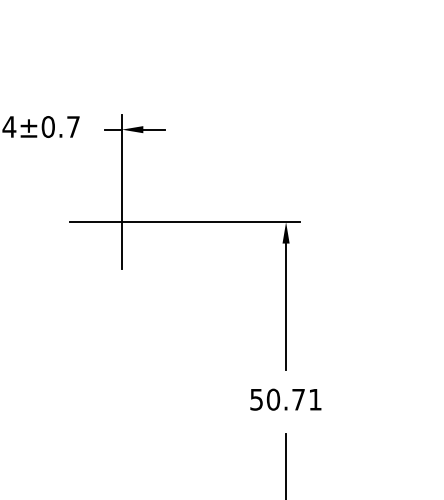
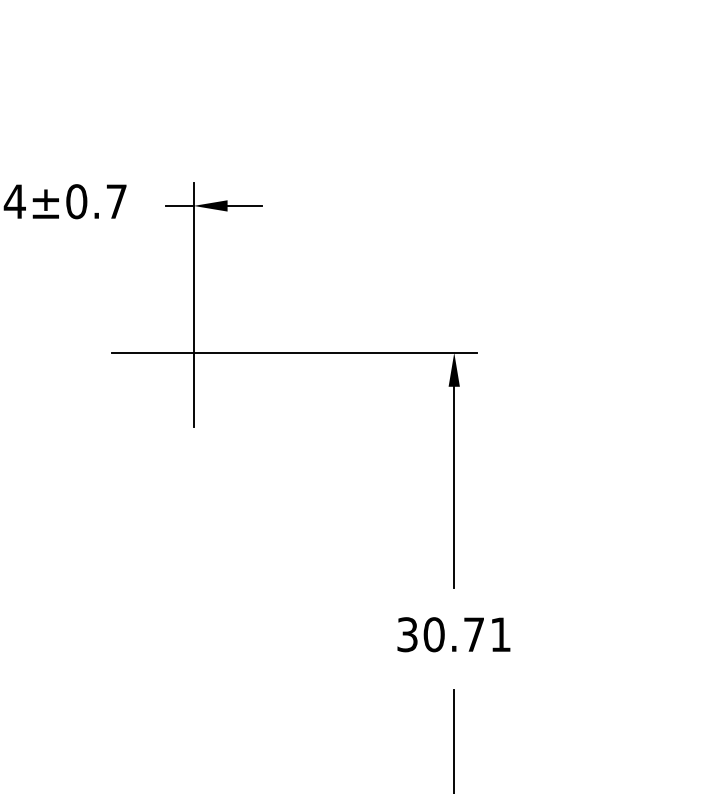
text: (256, 399) -> (407, 634), 50.71 -> 30.71

